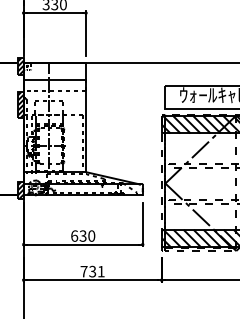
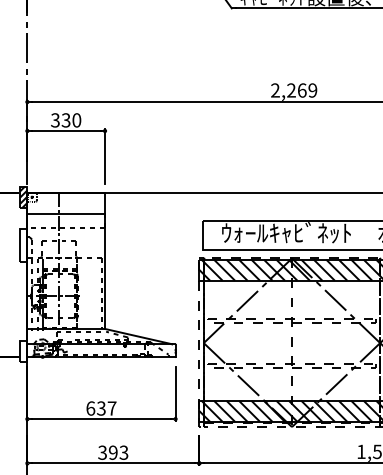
hatch: (20, 105) -> (23, 245), removed
hatch: (20, 189) -> (23, 350), removed
text: (91, 236) -> (111, 408), 630 -> 637
text: (92, 271) -> (113, 452), 731 -> 393

